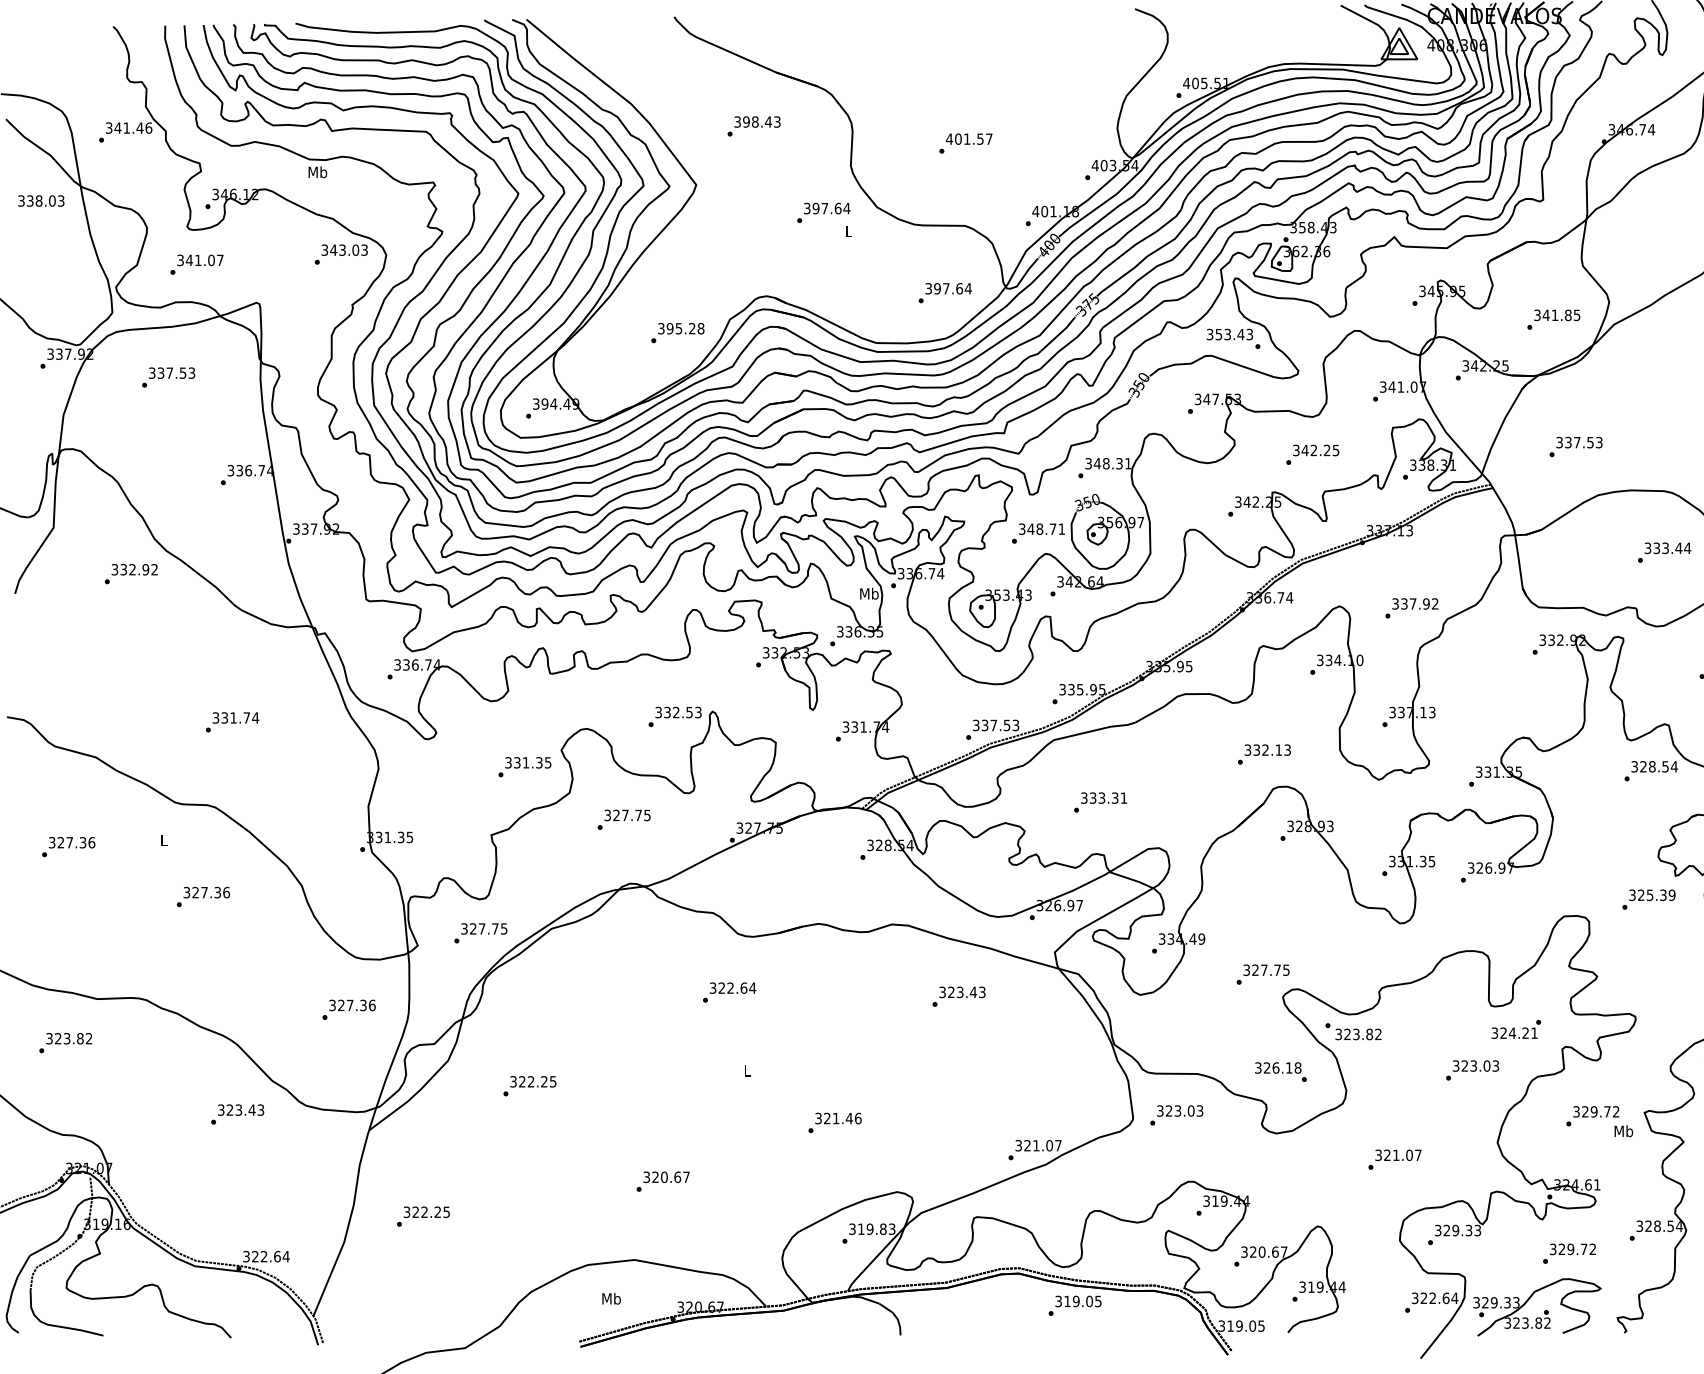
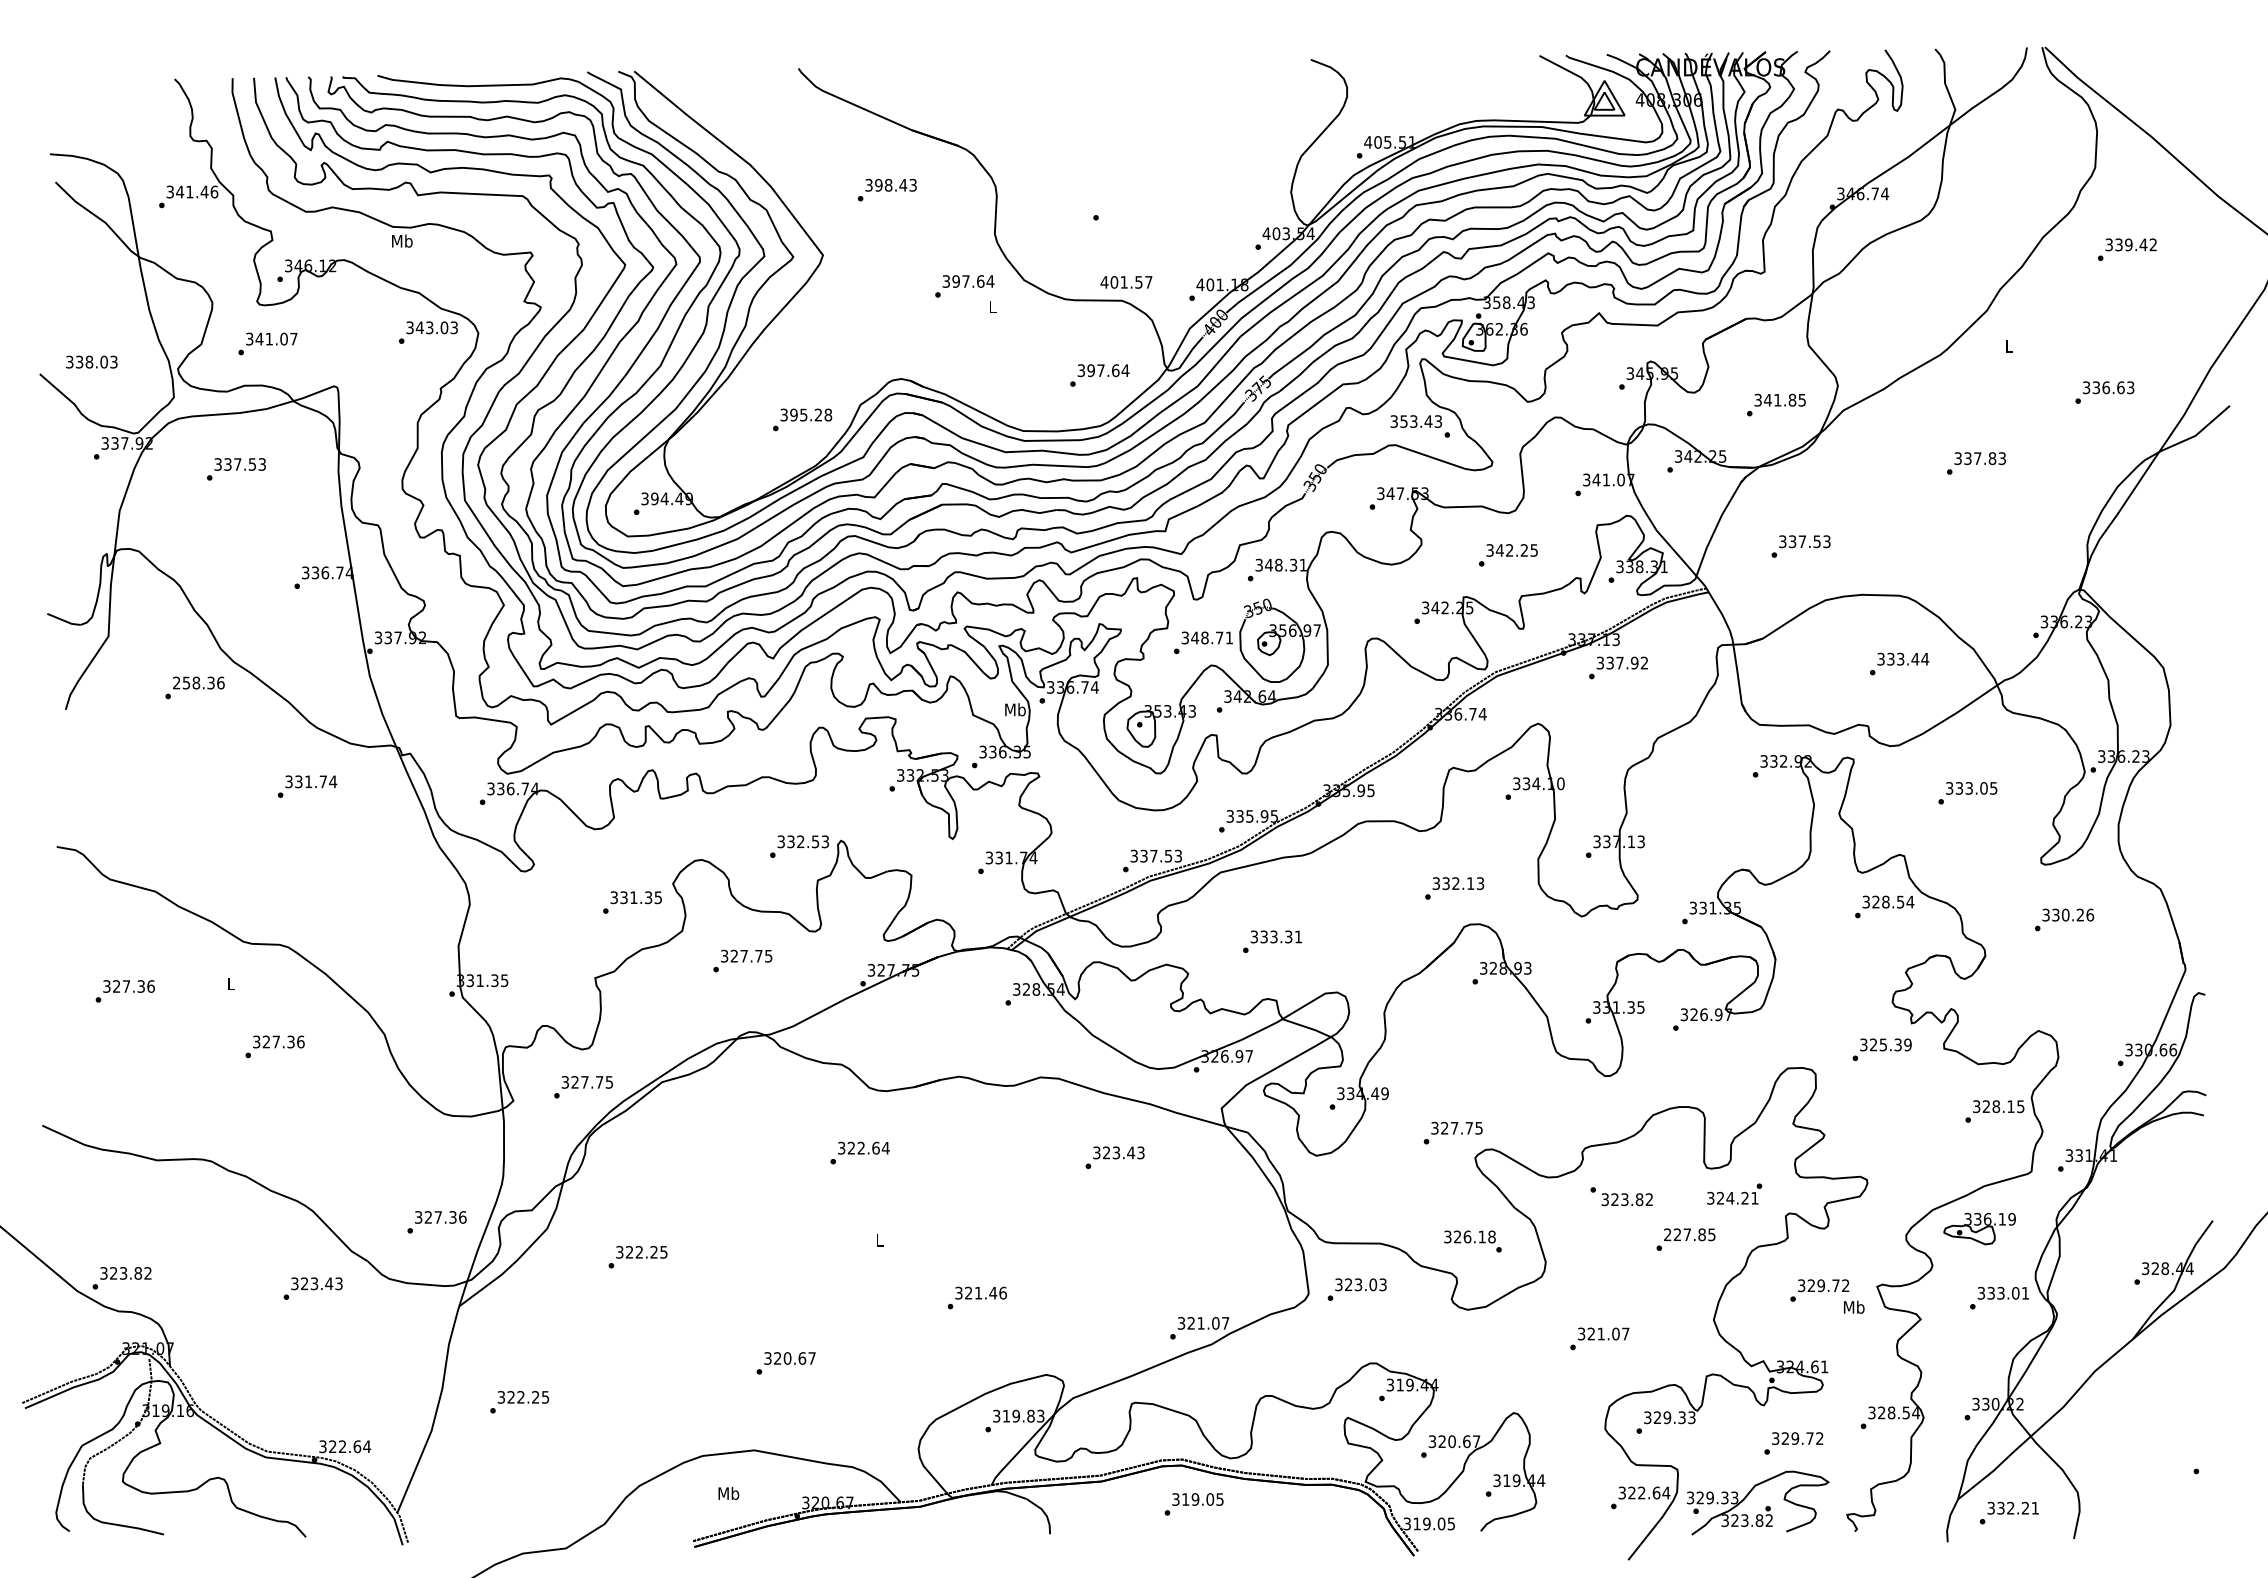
text: (969, 139) -> (1126, 282), moved
text: (40, 200) -> (91, 361), moved
text: (134, 569) -> (198, 682), 332.92 -> 258.36
text: (1411, 607) -> (1618, 667), moved
text: (232, 722) -> (307, 786), moved
text: (348, 1010) -> (436, 1222), moved
text: (1353, 1031) -> (1621, 1196), moved
text: (65, 1043) -> (121, 1278), moved
text: (1475, 1065) -> (1689, 1234), 323.03 -> 227.85
text: (1074, 1305) -> (1193, 1504), moved

